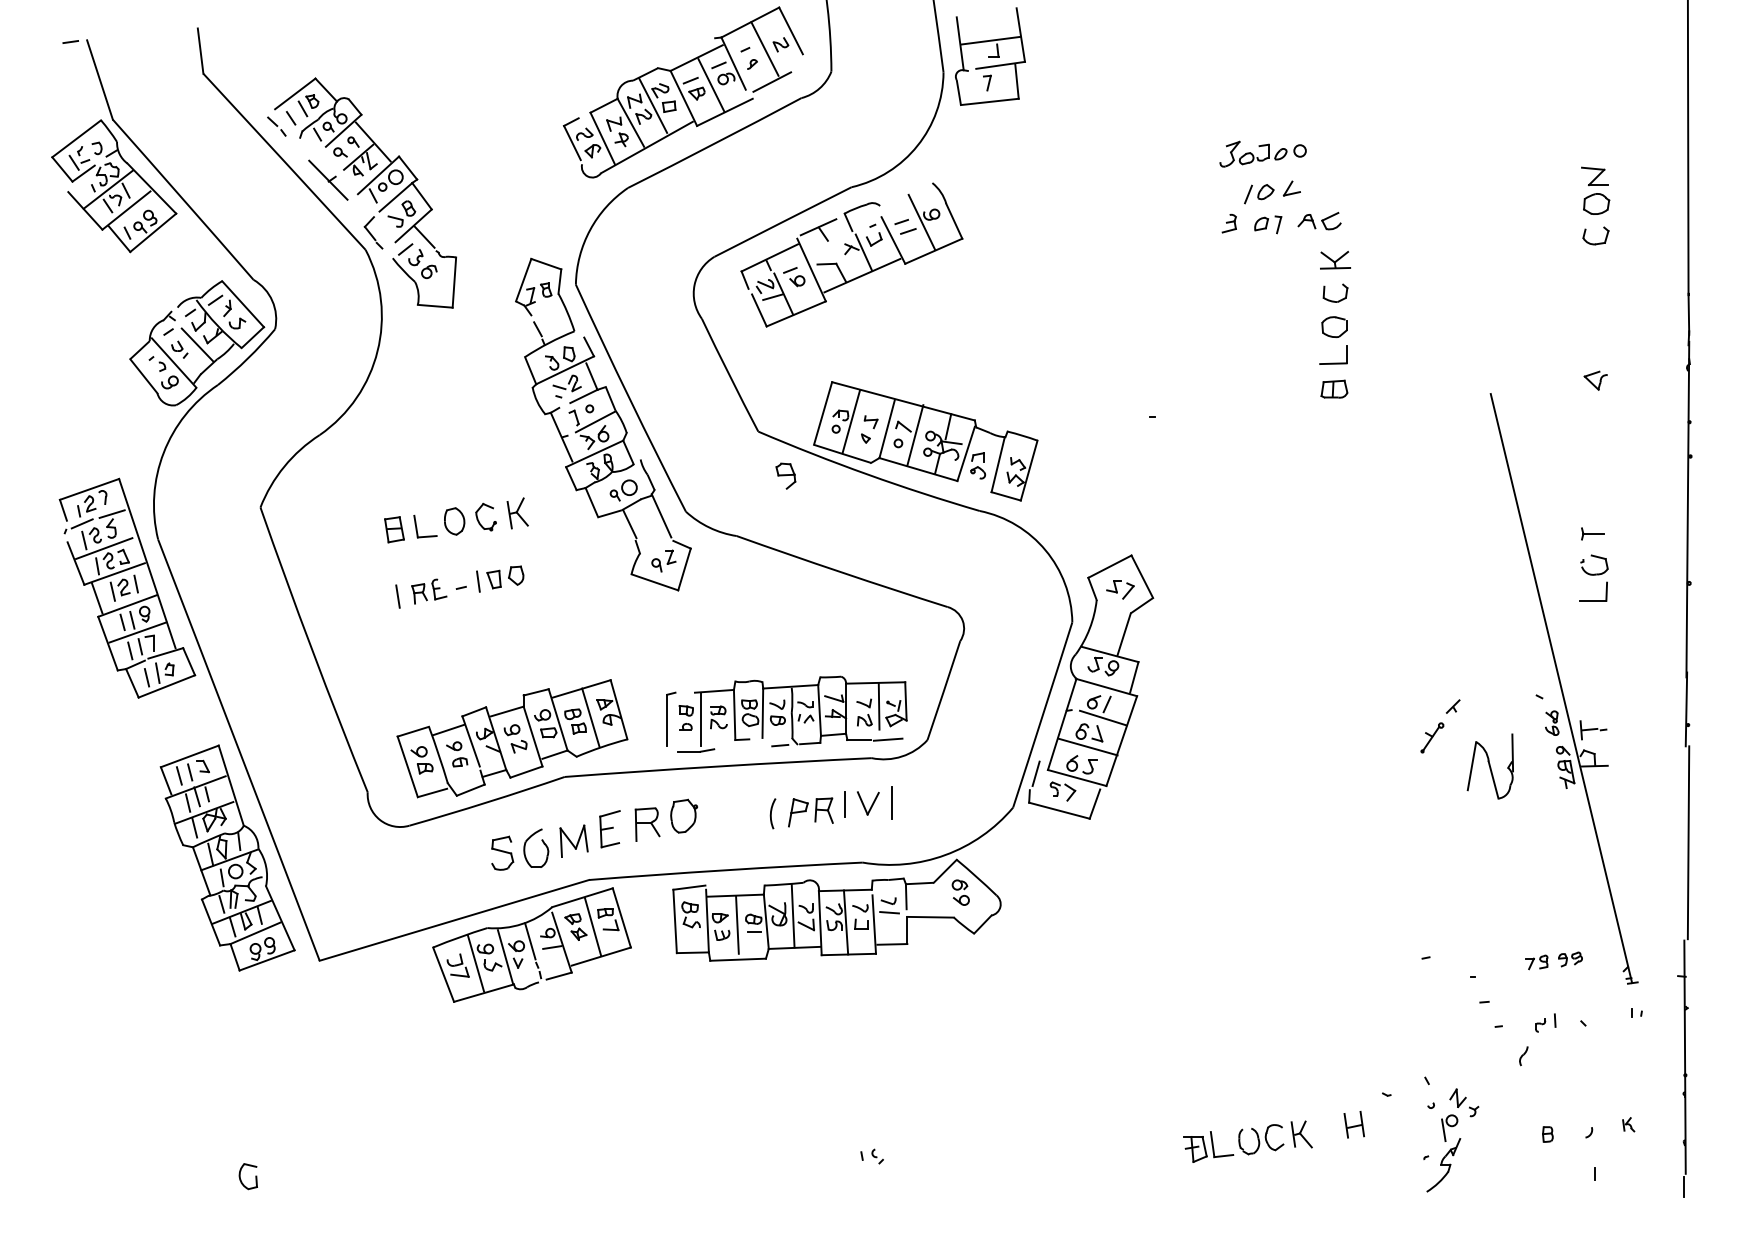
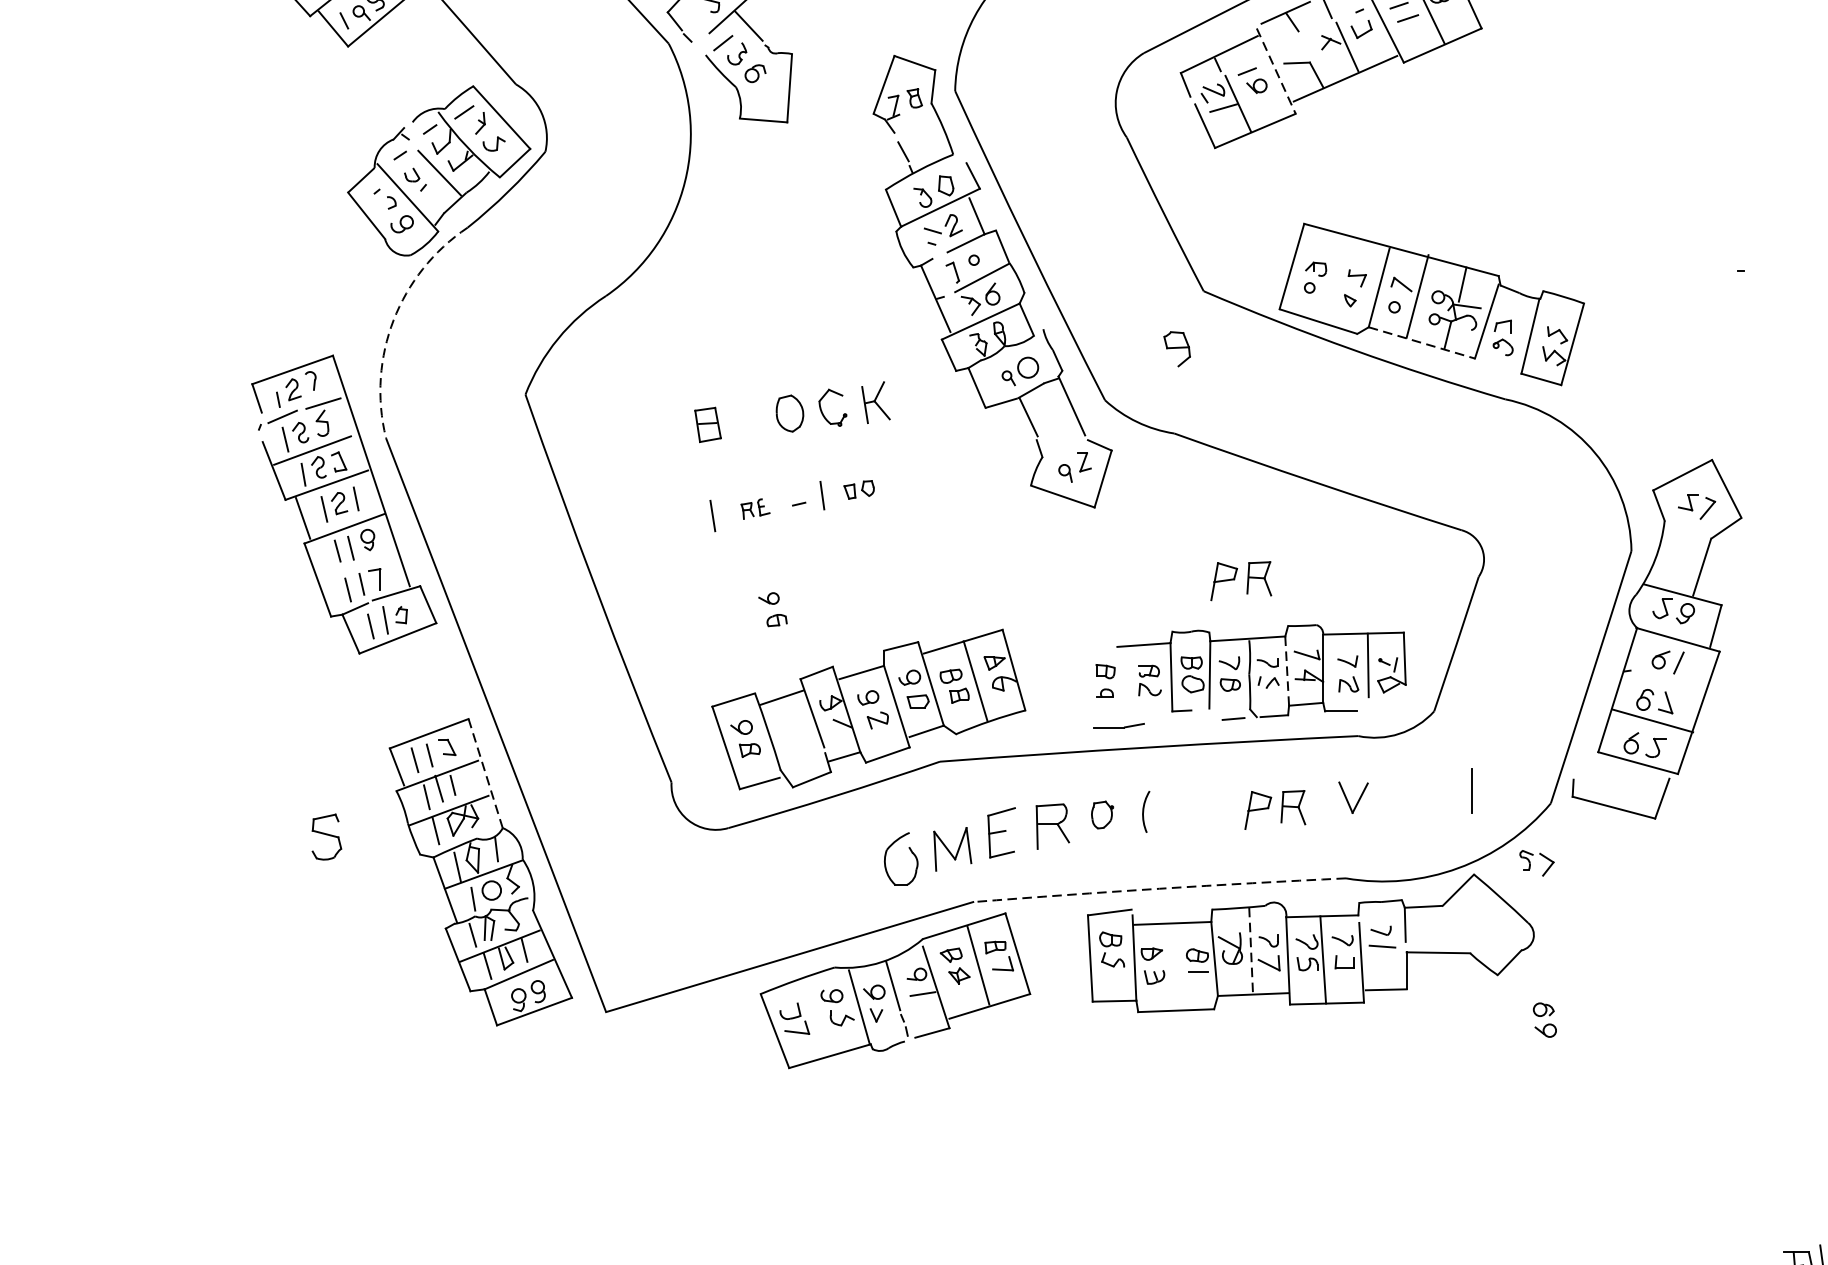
line: (811, 270) -> (1276, 71), solid -> dashed
line: (850, 421) -> (1329, 277), removed
arc: (163, 452) -> (393, 319), solid -> dashed
line: (918, 469) -> (1421, 342), solid -> dashed
part: (785, 475) -> (1176, 348), moved
part: (417, 527) -> (739, 421), removed
part: (505, 577) -> (859, 489), size x0.6
part: (429, 591) -> (755, 509), size x0.6
line: (137, 632) -> (357, 564), removed
part: (785, 644) -> (1240, 581), added
line: (819, 710) -> (1287, 671), solid -> dashed
line: (1103, 717) -> (1673, 680), removed
part: (671, 718) -> (1085, 682), removed
line: (700, 718) -> (1124, 682), removed
line: (887, 739) -> (1379, 710), removed
part: (457, 754) -> (773, 609), moved
line: (1035, 773) -> (1581, 756), removed
line: (231, 785) -> (486, 773), solid -> dashed
part: (1062, 791) -> (1536, 863), moved
line: (891, 802) -> (1470, 789), moved
line: (845, 804) -> (1322, 799), removed
arc: (771, 813) -> (1143, 811), moved
part: (683, 815) -> (1101, 814), size x0.6
part: (502, 852) -> (326, 835), moved
arc: (725, 870) -> (1158, 889), solid -> dashed
part: (960, 892) -> (1544, 1019), moved
line: (793, 915) -> (1251, 950), solid -> dashed
line: (737, 924) -> (1175, 962), removed
line: (475, 963) -> (818, 1015), removed

